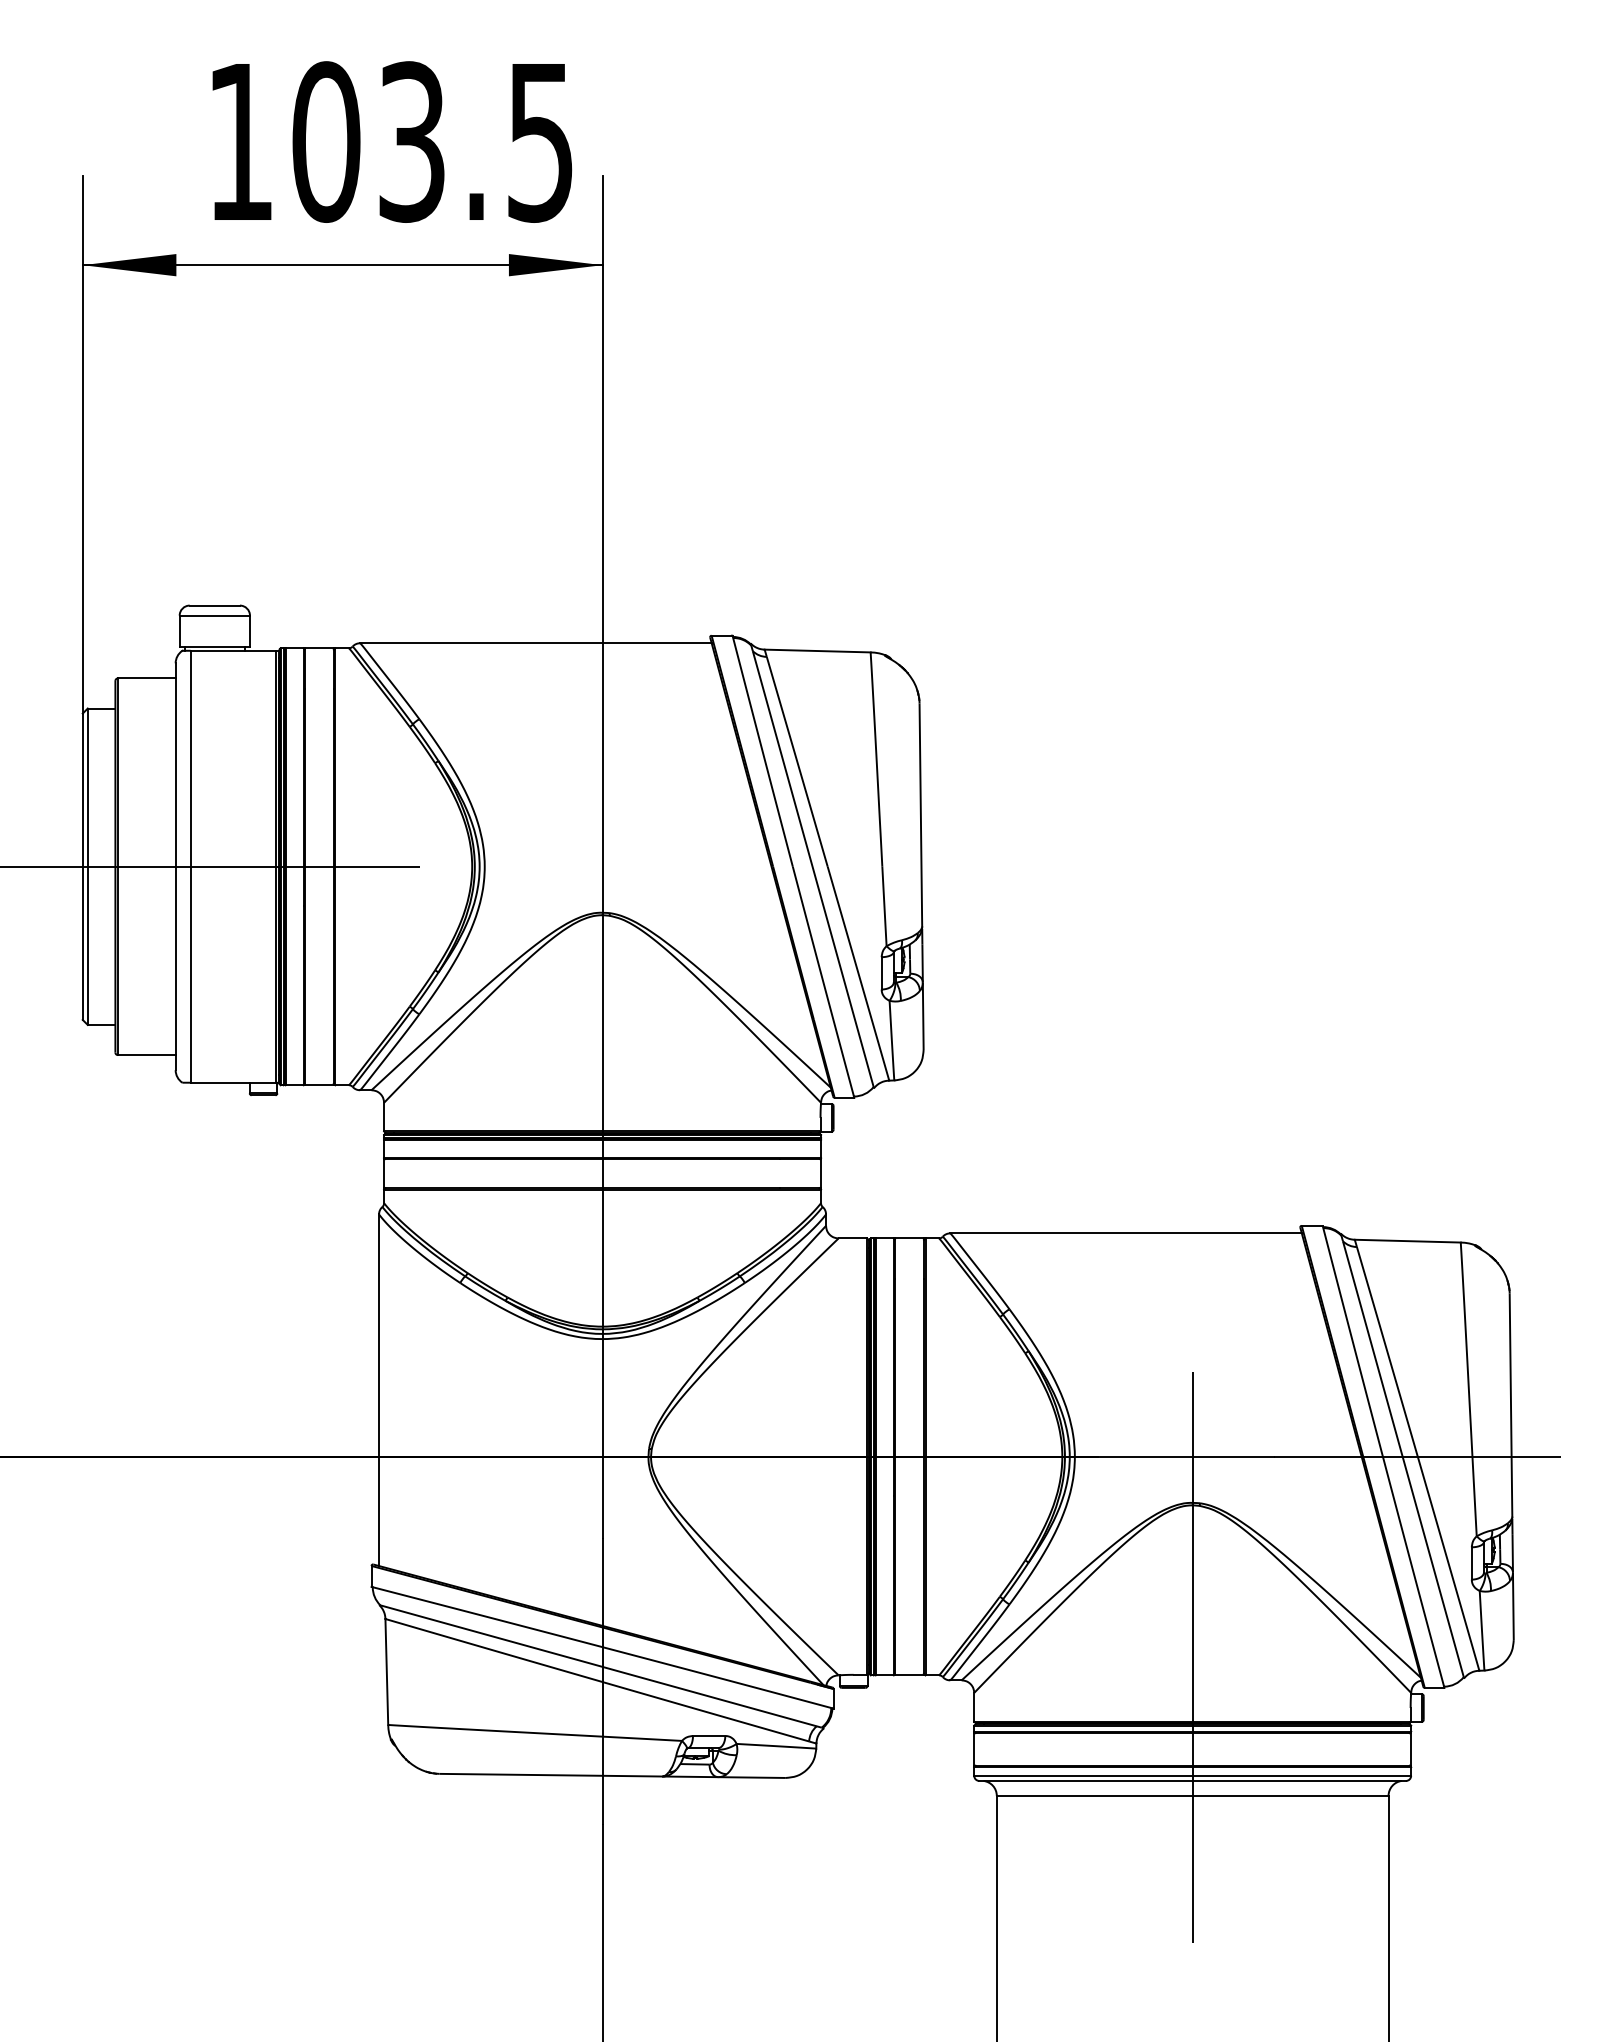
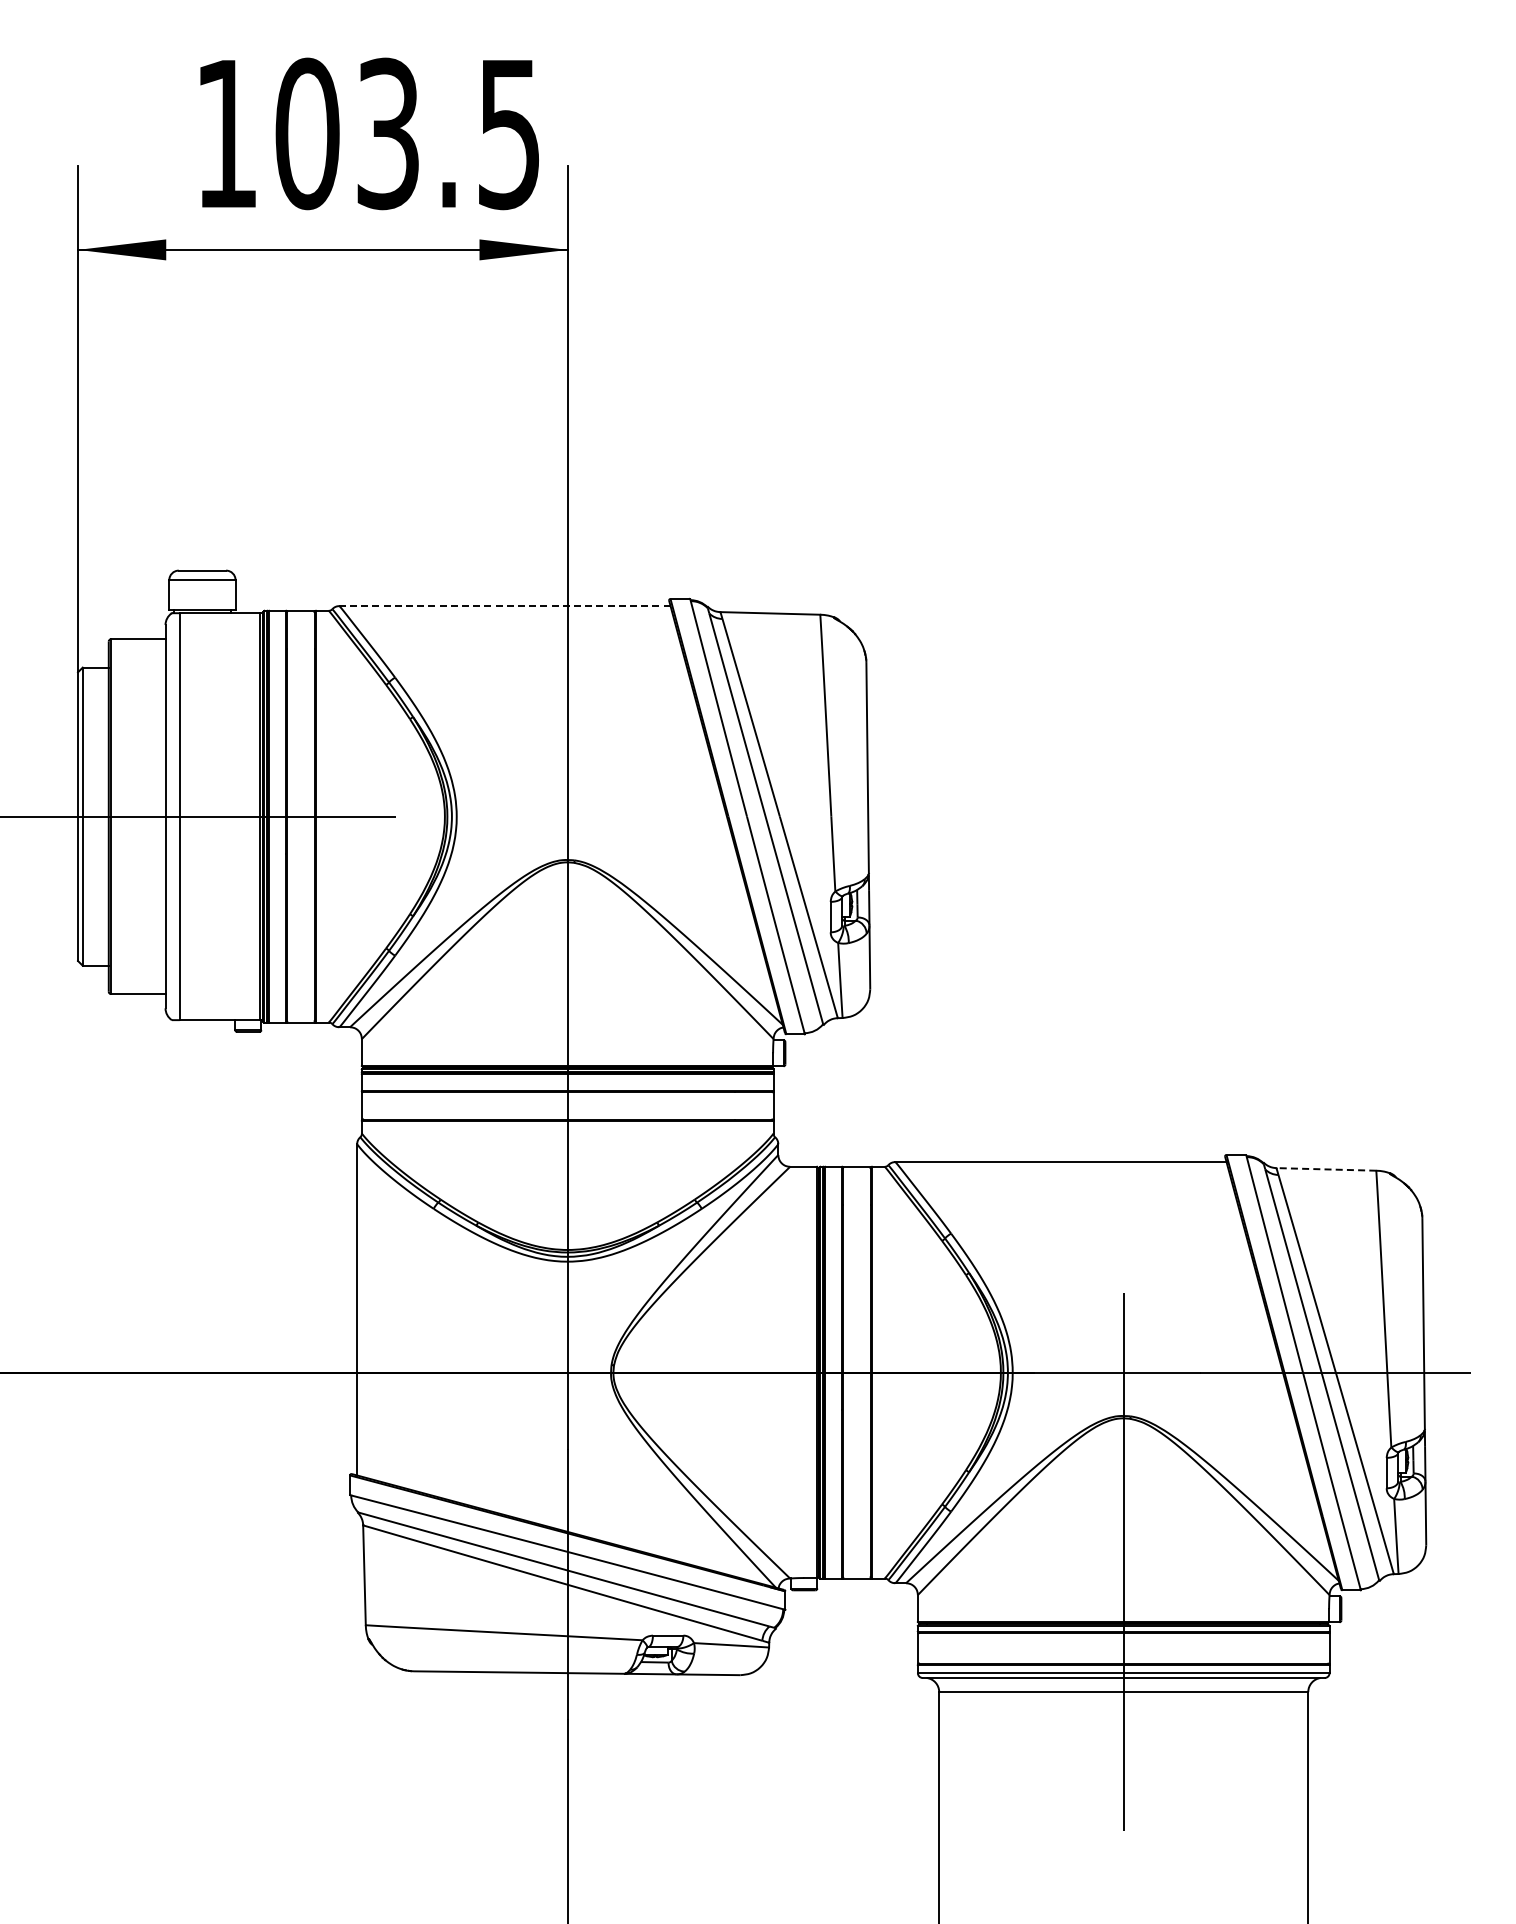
line: (535, 643) -> (504, 606), solid -> dashed
line: (1407, 1241) -> (1326, 1169), solid -> dashed

